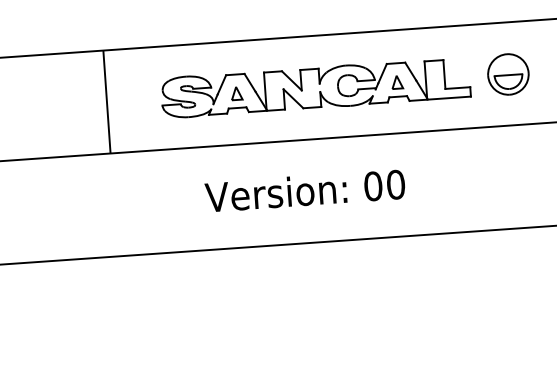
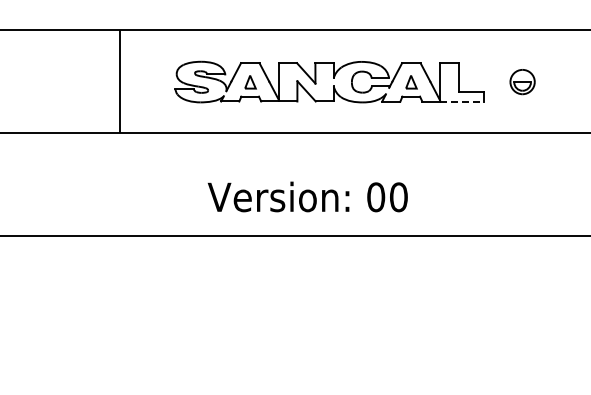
part: (508, 73) -> (522, 81), size x0.6
line: (448, 98) -> (461, 101), solid -> dashed
text: (304, 190) -> (307, 196), moved

